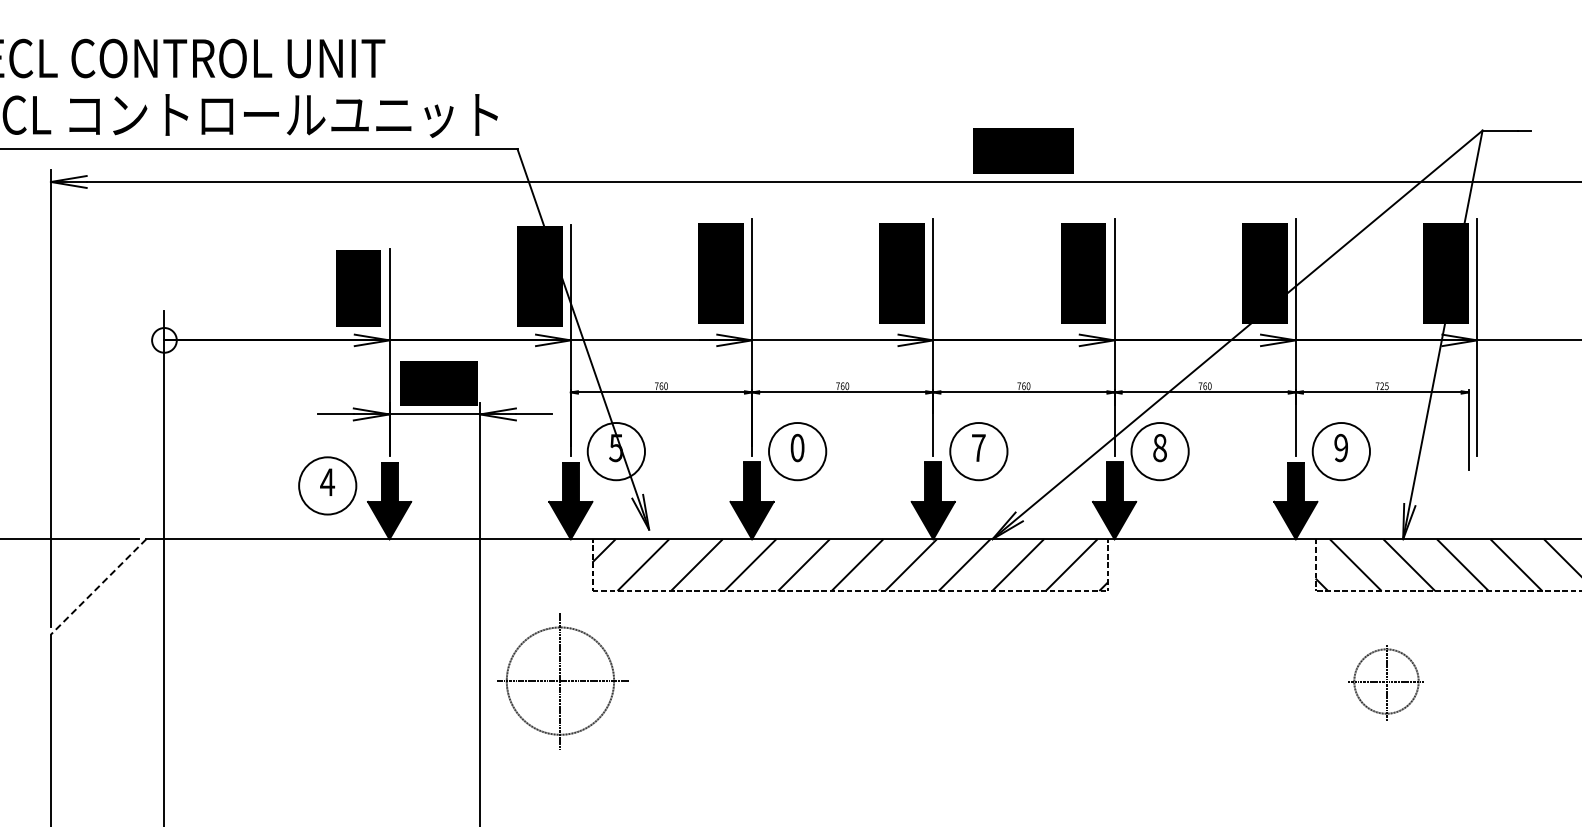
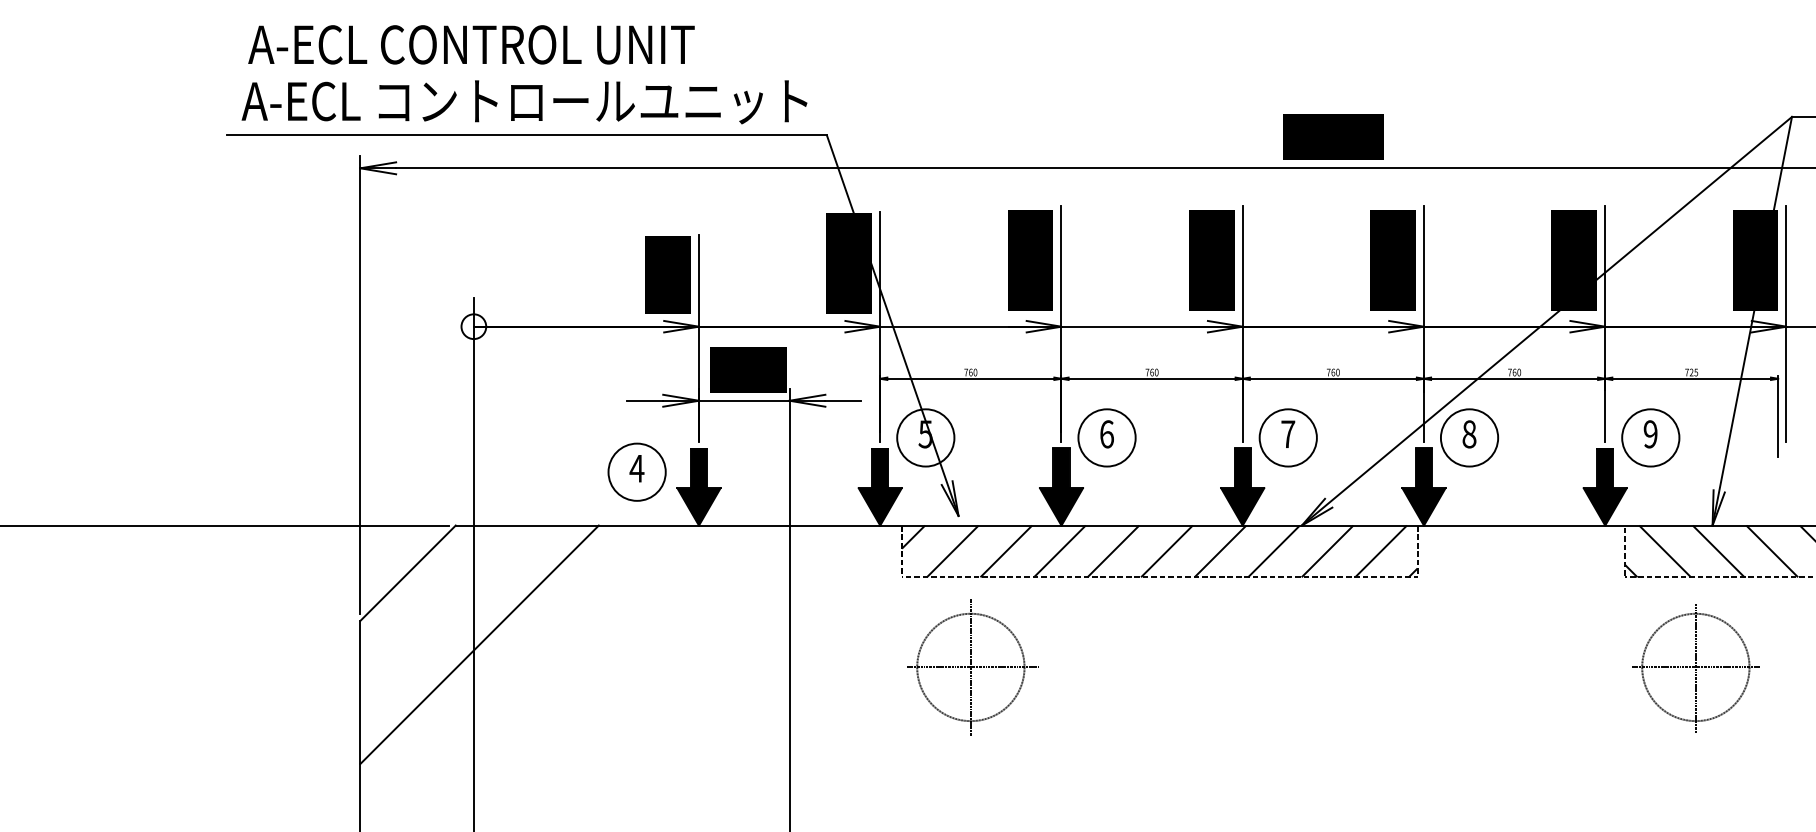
text: (797, 448) -> (1106, 434), 0 -> 6
line: (98, 587) -> (407, 573), dashed -> solid
line: (170, 658) -> (479, 644), added
part: (562, 681) -> (972, 667), moved
part: (1386, 682) -> (1695, 668), size x1.67

